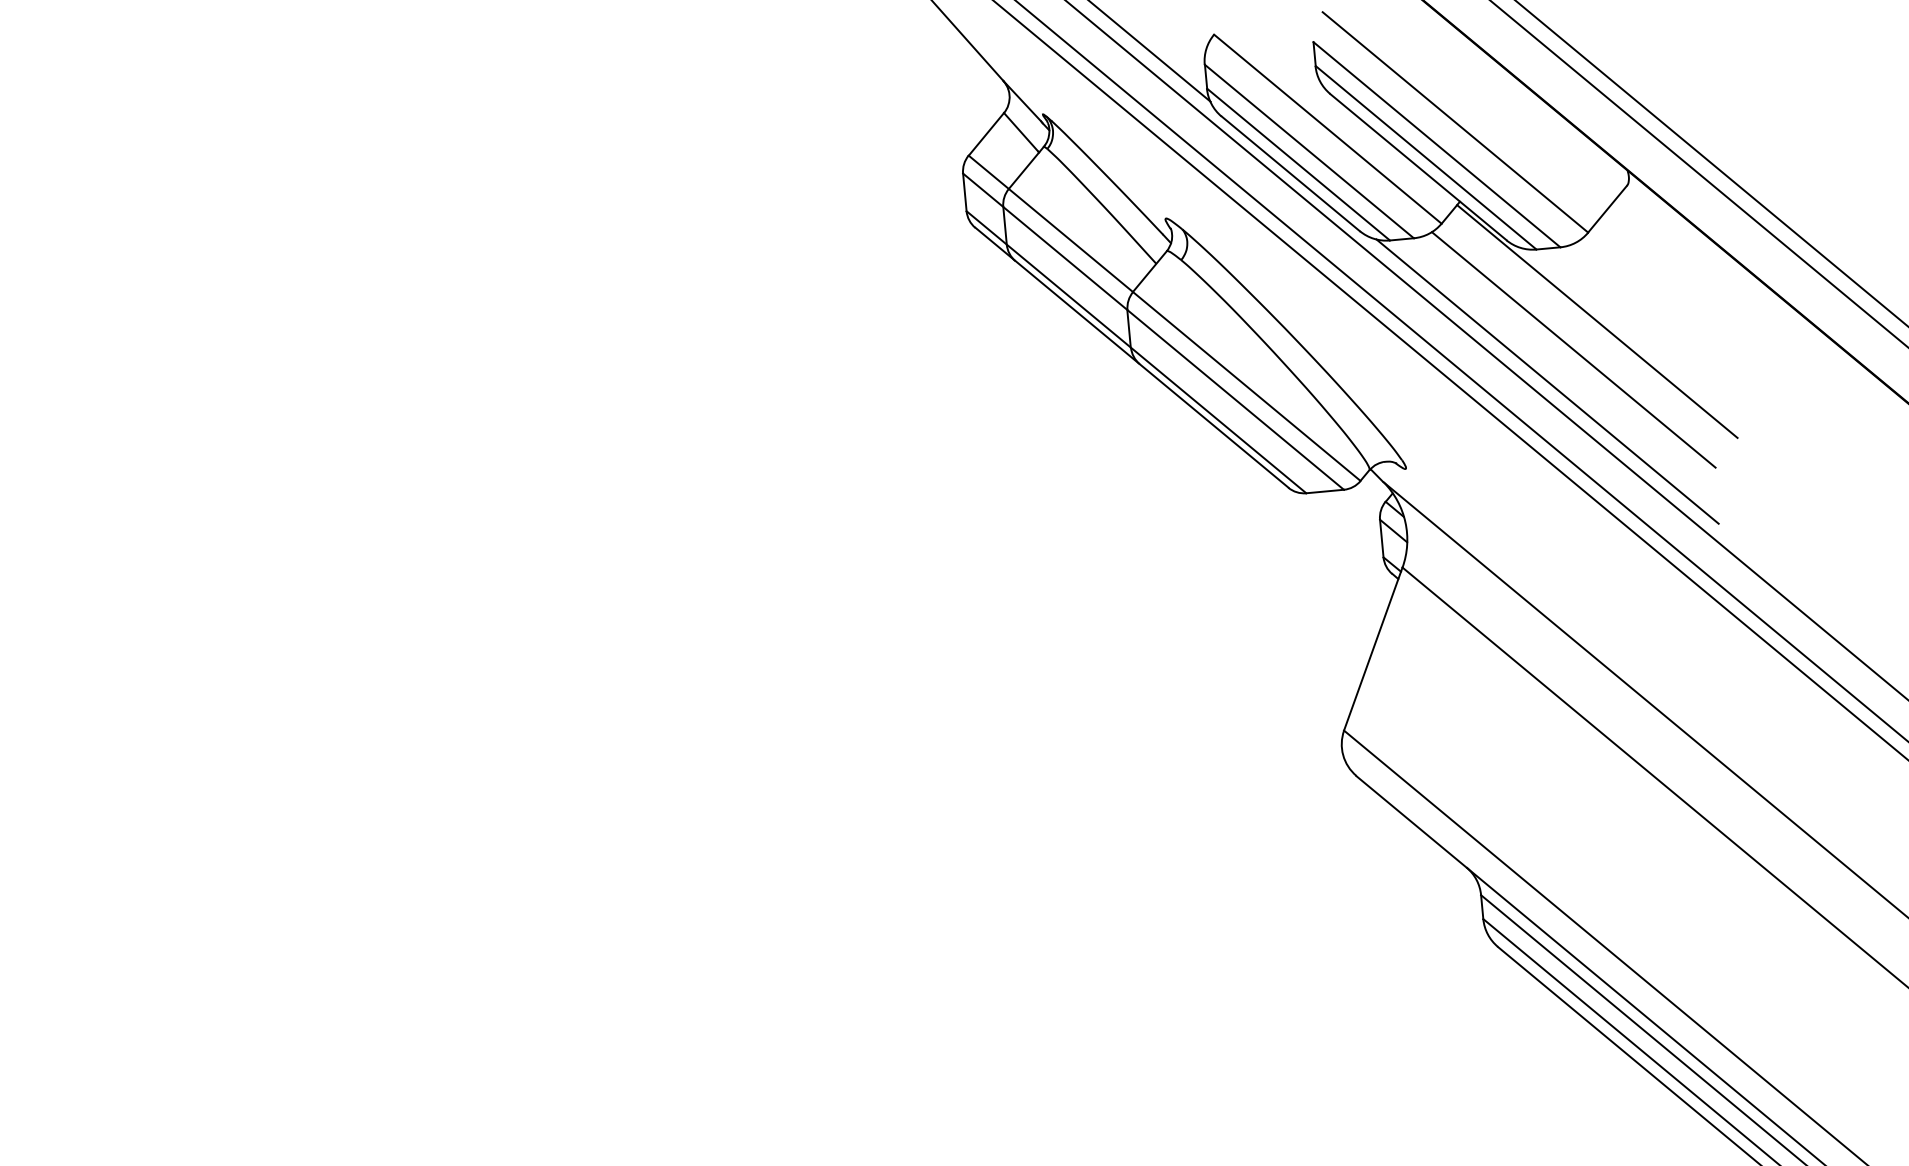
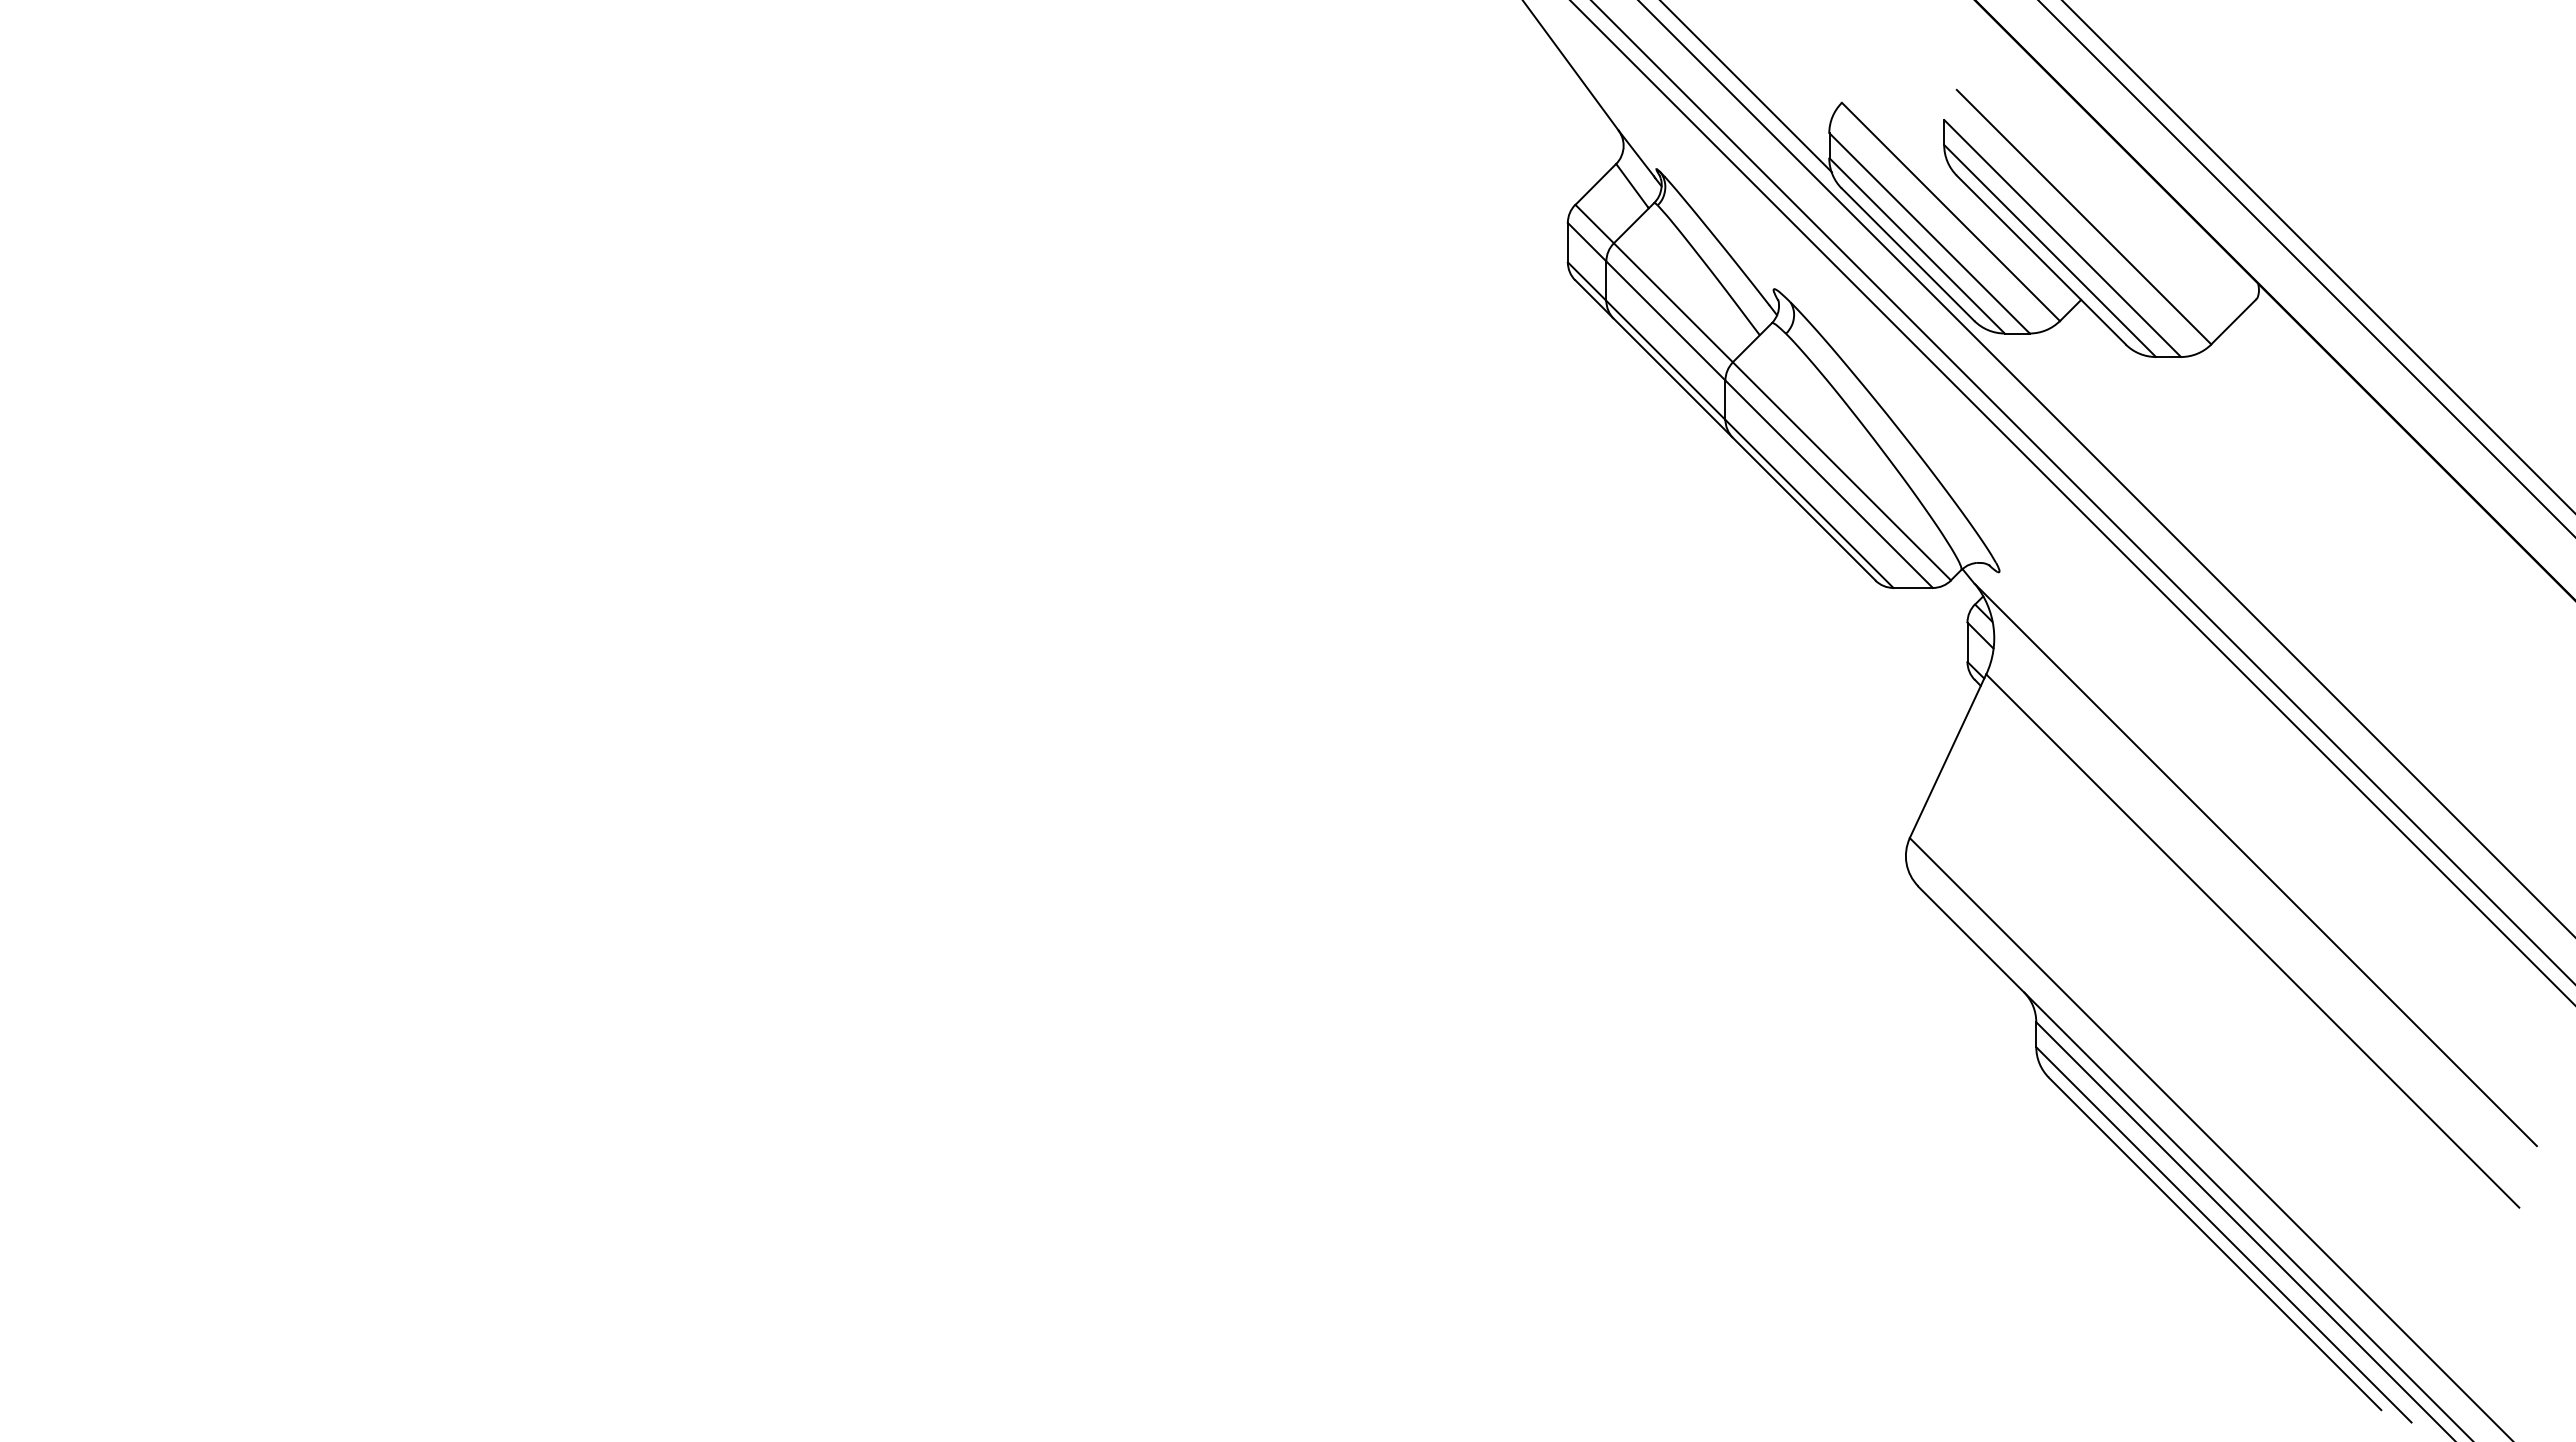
line: (1596, 321) -> (2211, 437), removed
line: (1574, 349) -> (2185, 464), removed
line: (1547, 381) -> (2154, 495), removed

